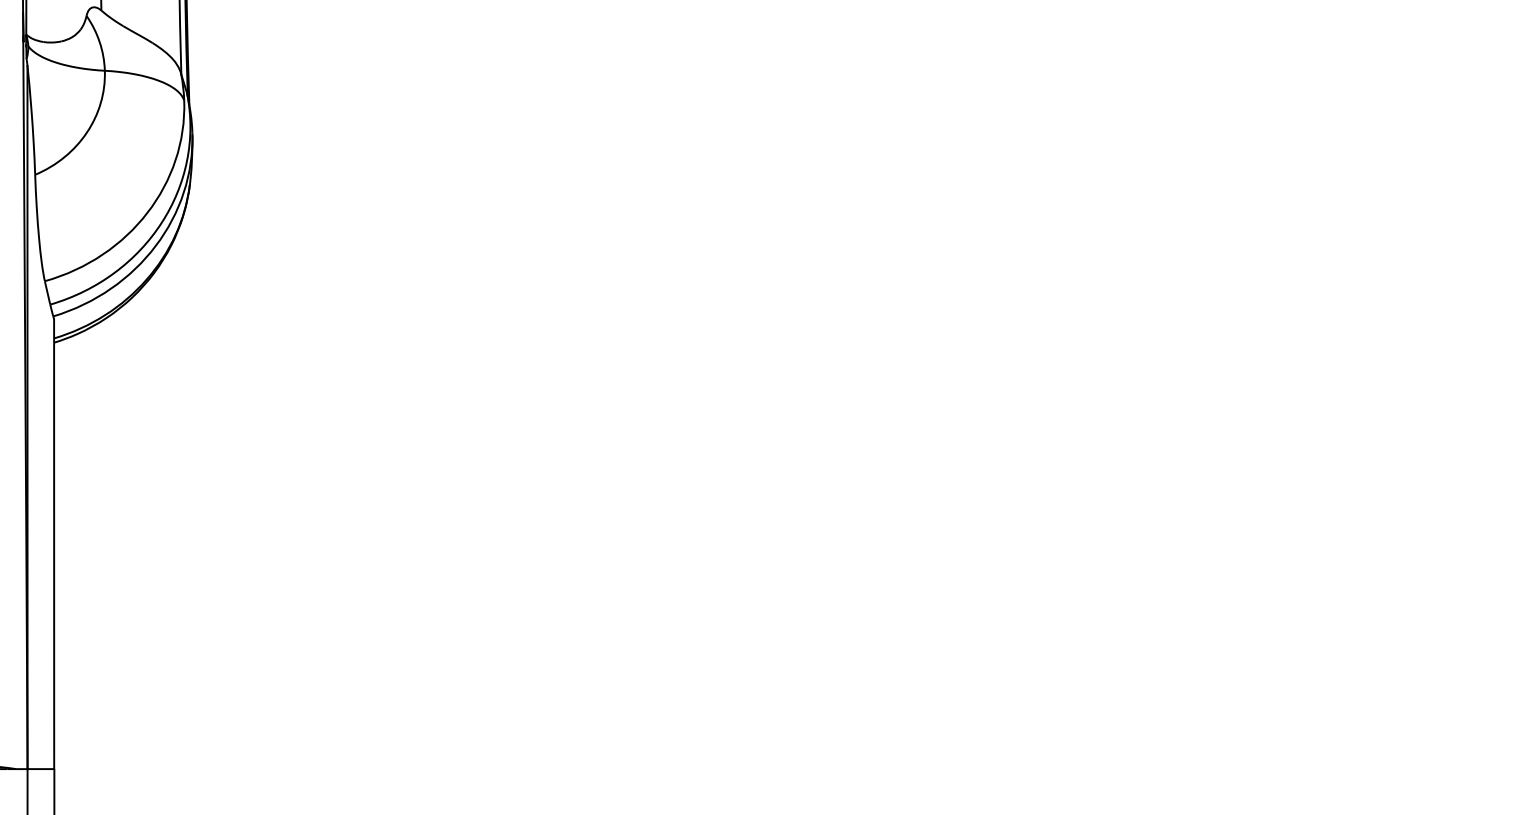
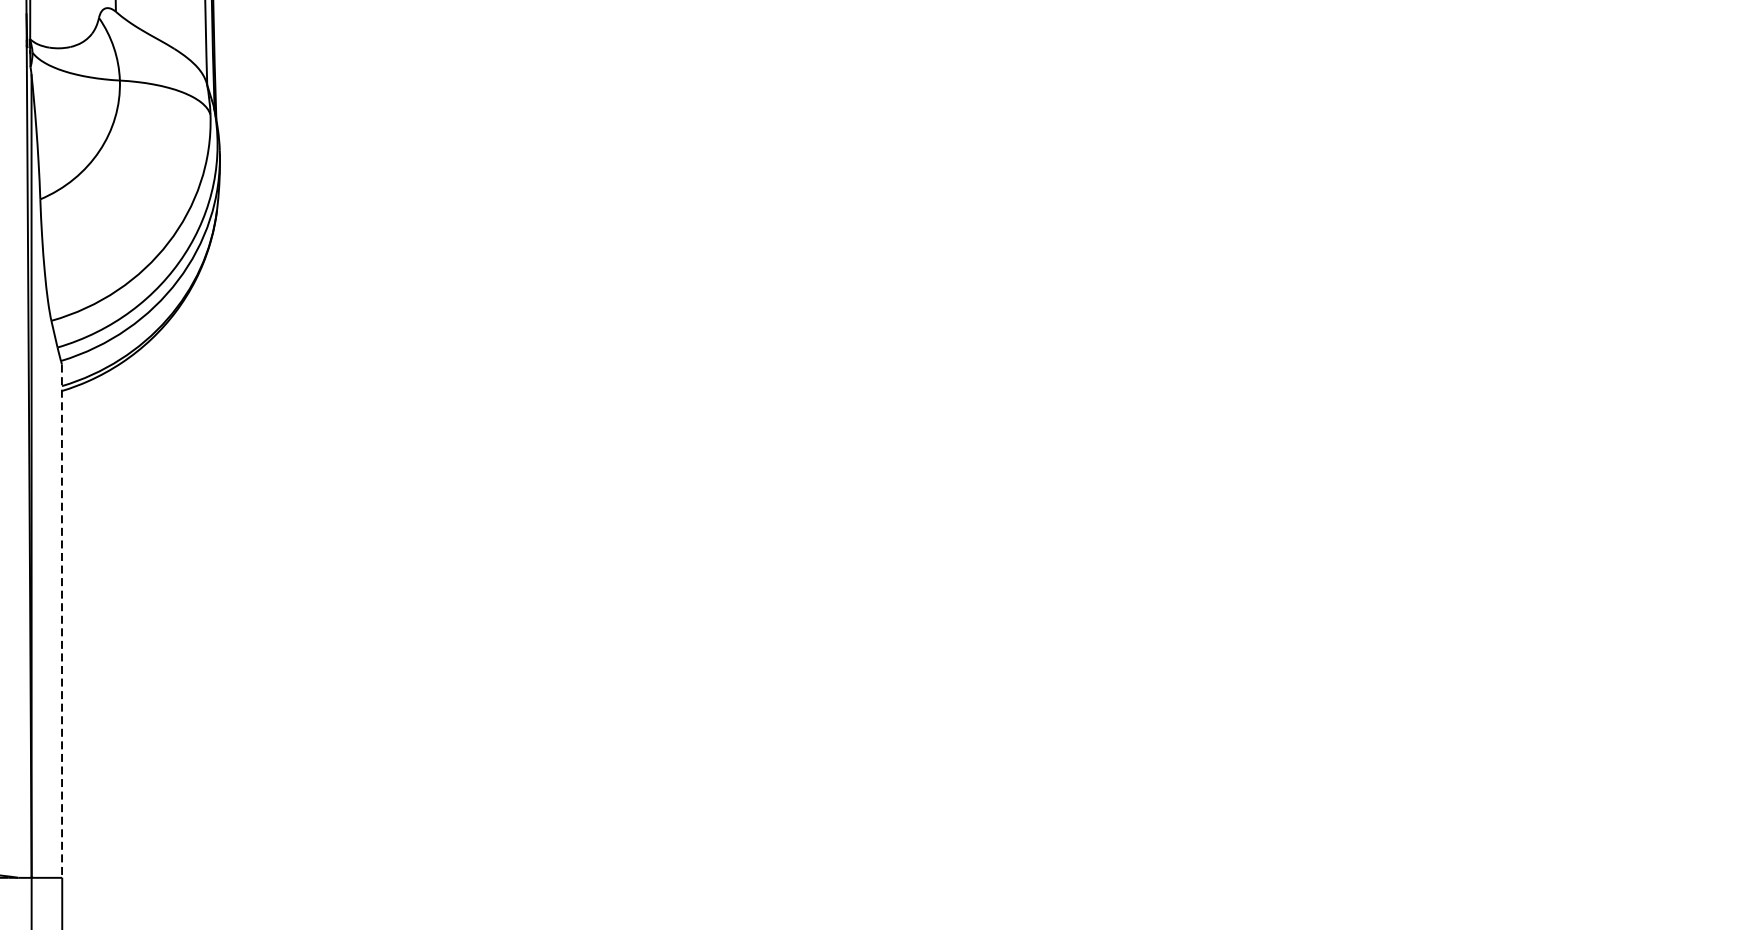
line: (54, 544) -> (62, 621), solid -> dashed

